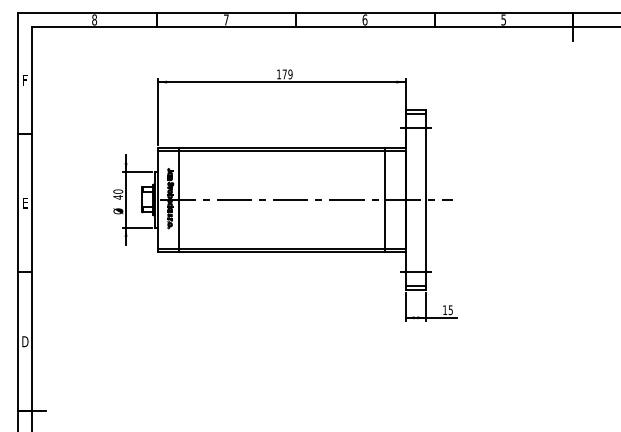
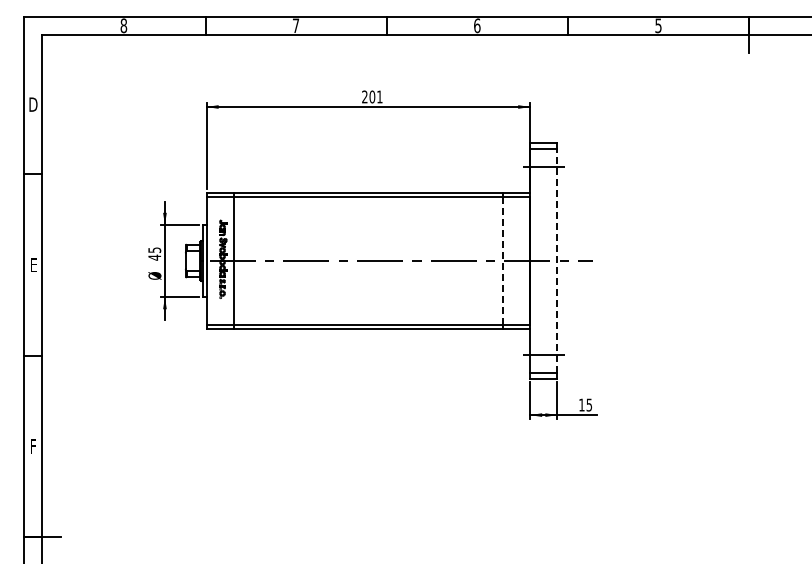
text: (284, 74) -> (372, 96), 179 -> 201
text: (25, 80) -> (33, 104), F -> D
text: (118, 191) -> (154, 250), 40 -> 45
line: (426, 199) -> (557, 260), solid -> dashed
line: (384, 200) -> (502, 261), solid -> dashed
text: (25, 341) -> (33, 446), D -> F

